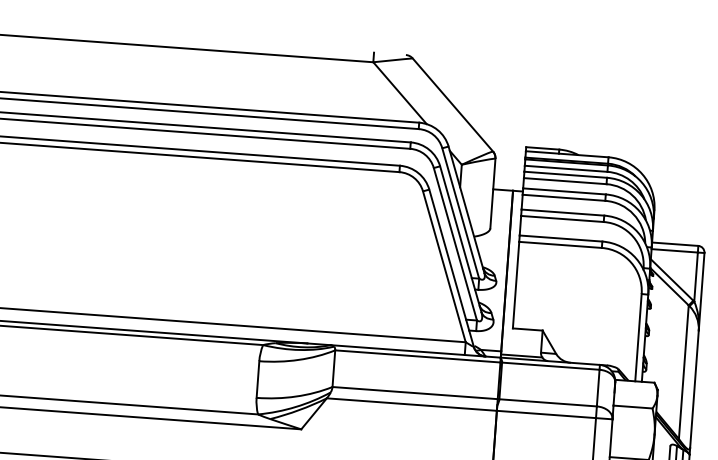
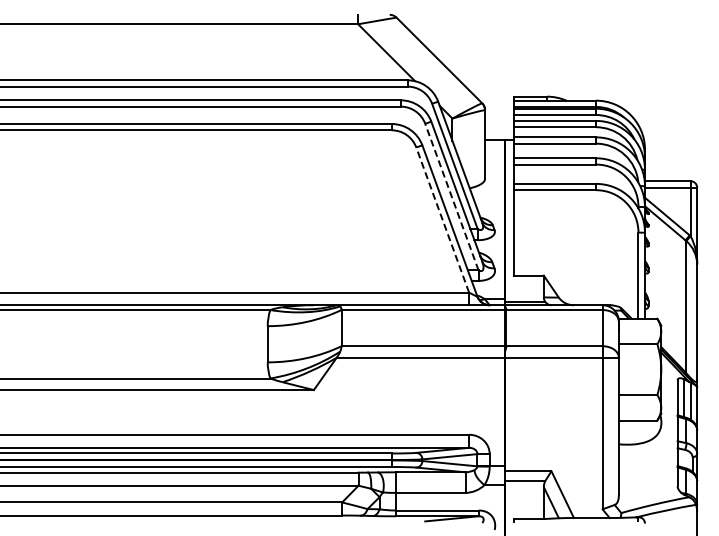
line: (455, 243) -> (451, 196), solid -> dashed
line: (444, 266) -> (442, 219), solid -> dashed

